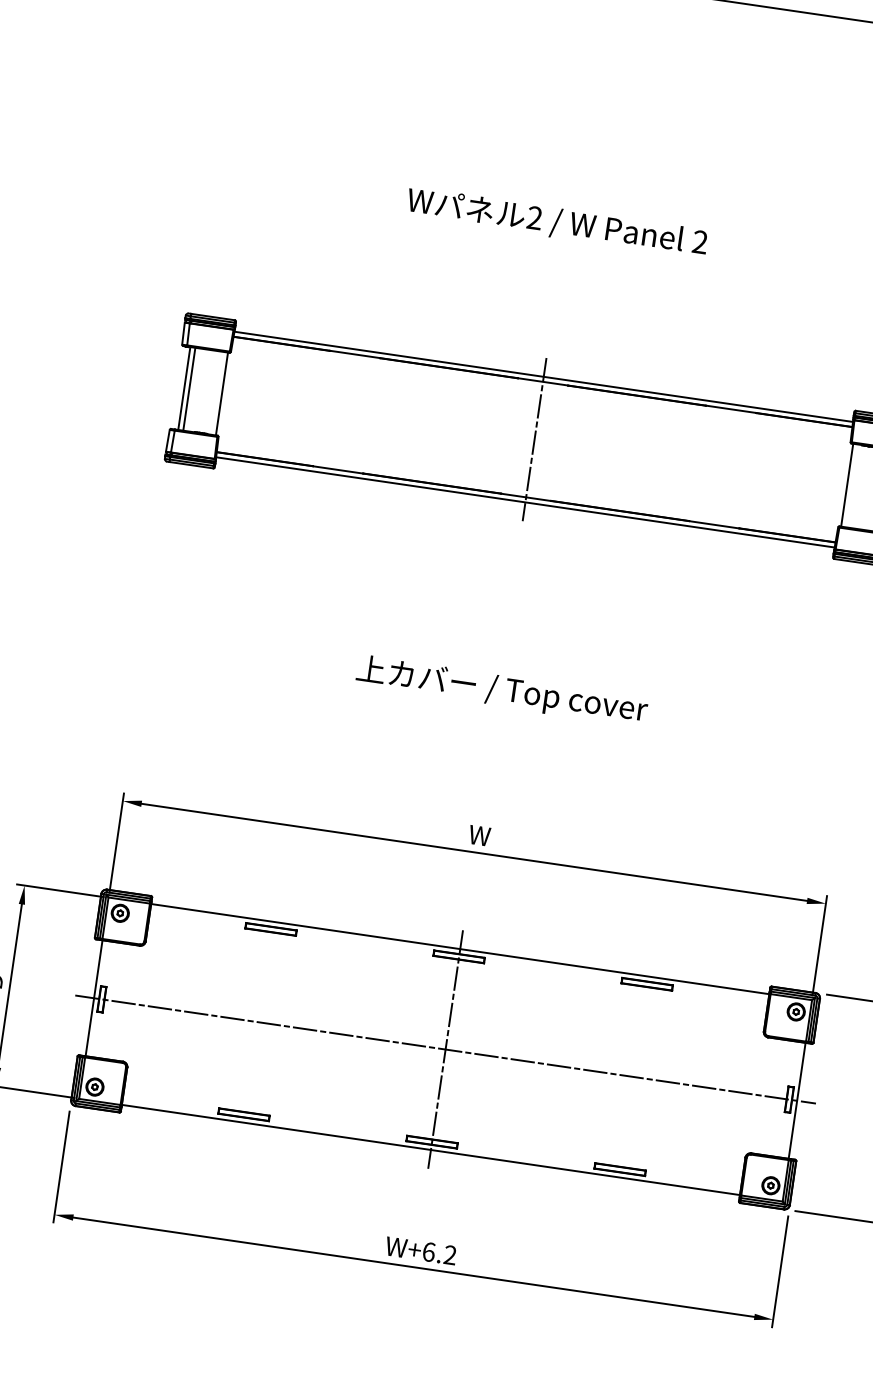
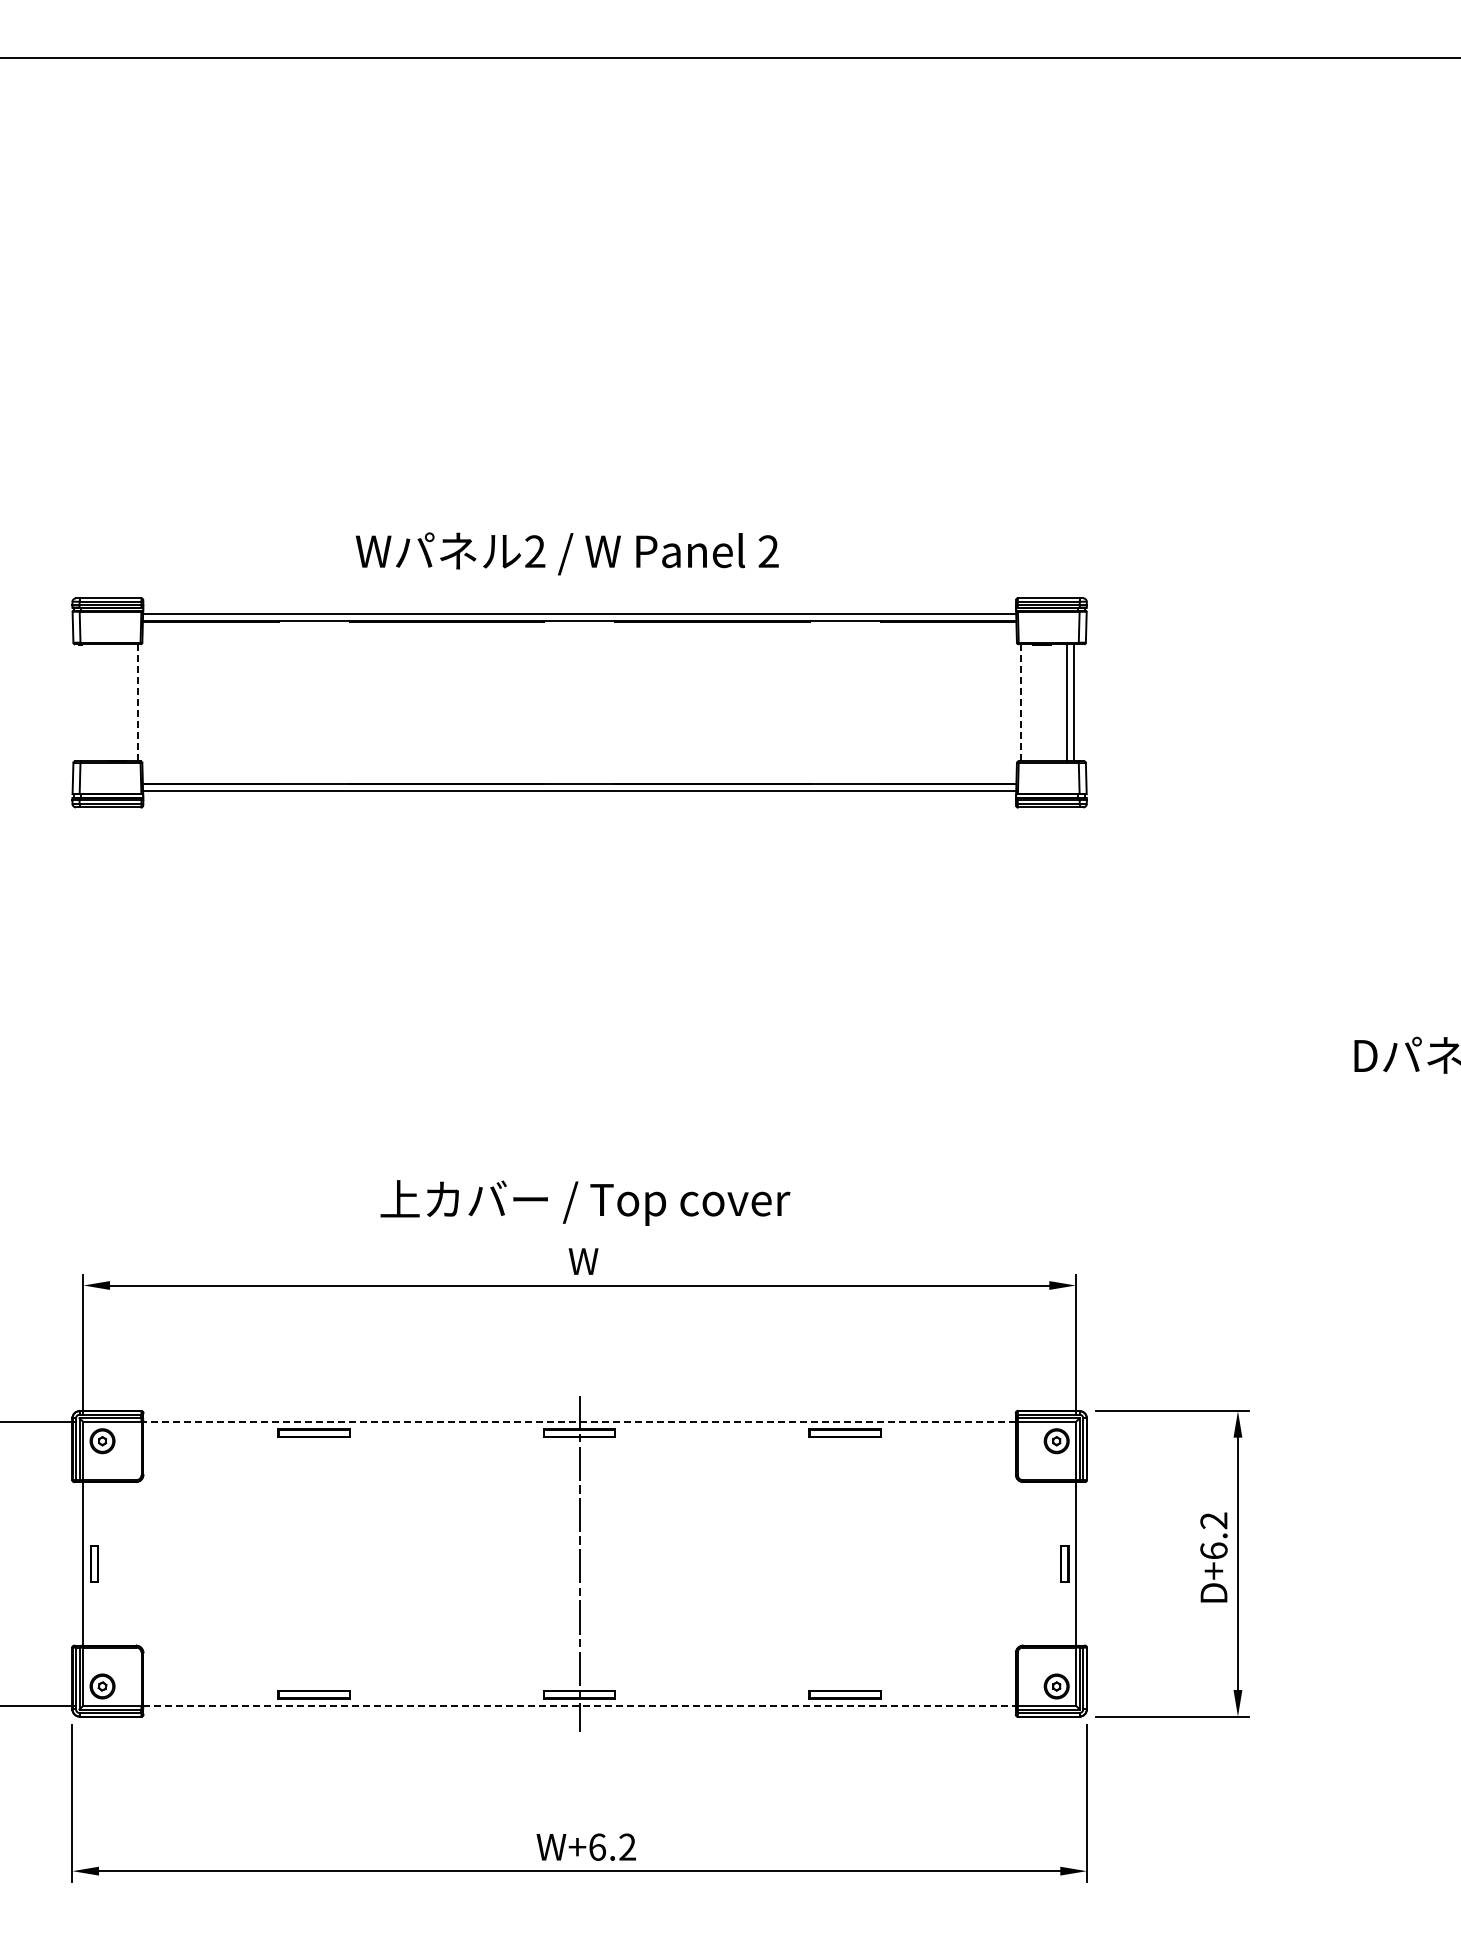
text: (556, 222) -> (566, 553), moved
line: (184, 388) -> (85, 702), removed
line: (189, 389) -> (92, 702), removed
line: (222, 394) -> (138, 703), solid -> dashed
line: (534, 439) -> (579, 702), removed
line: (846, 485) -> (1020, 703), solid -> dashed
text: (502, 690) -> (585, 1202), moved
line: (460, 949) -> (579, 1422), solid -> dashed
line: (445, 1049) -> (579, 1563), removed
line: (431, 1149) -> (580, 1705), solid -> dashed

